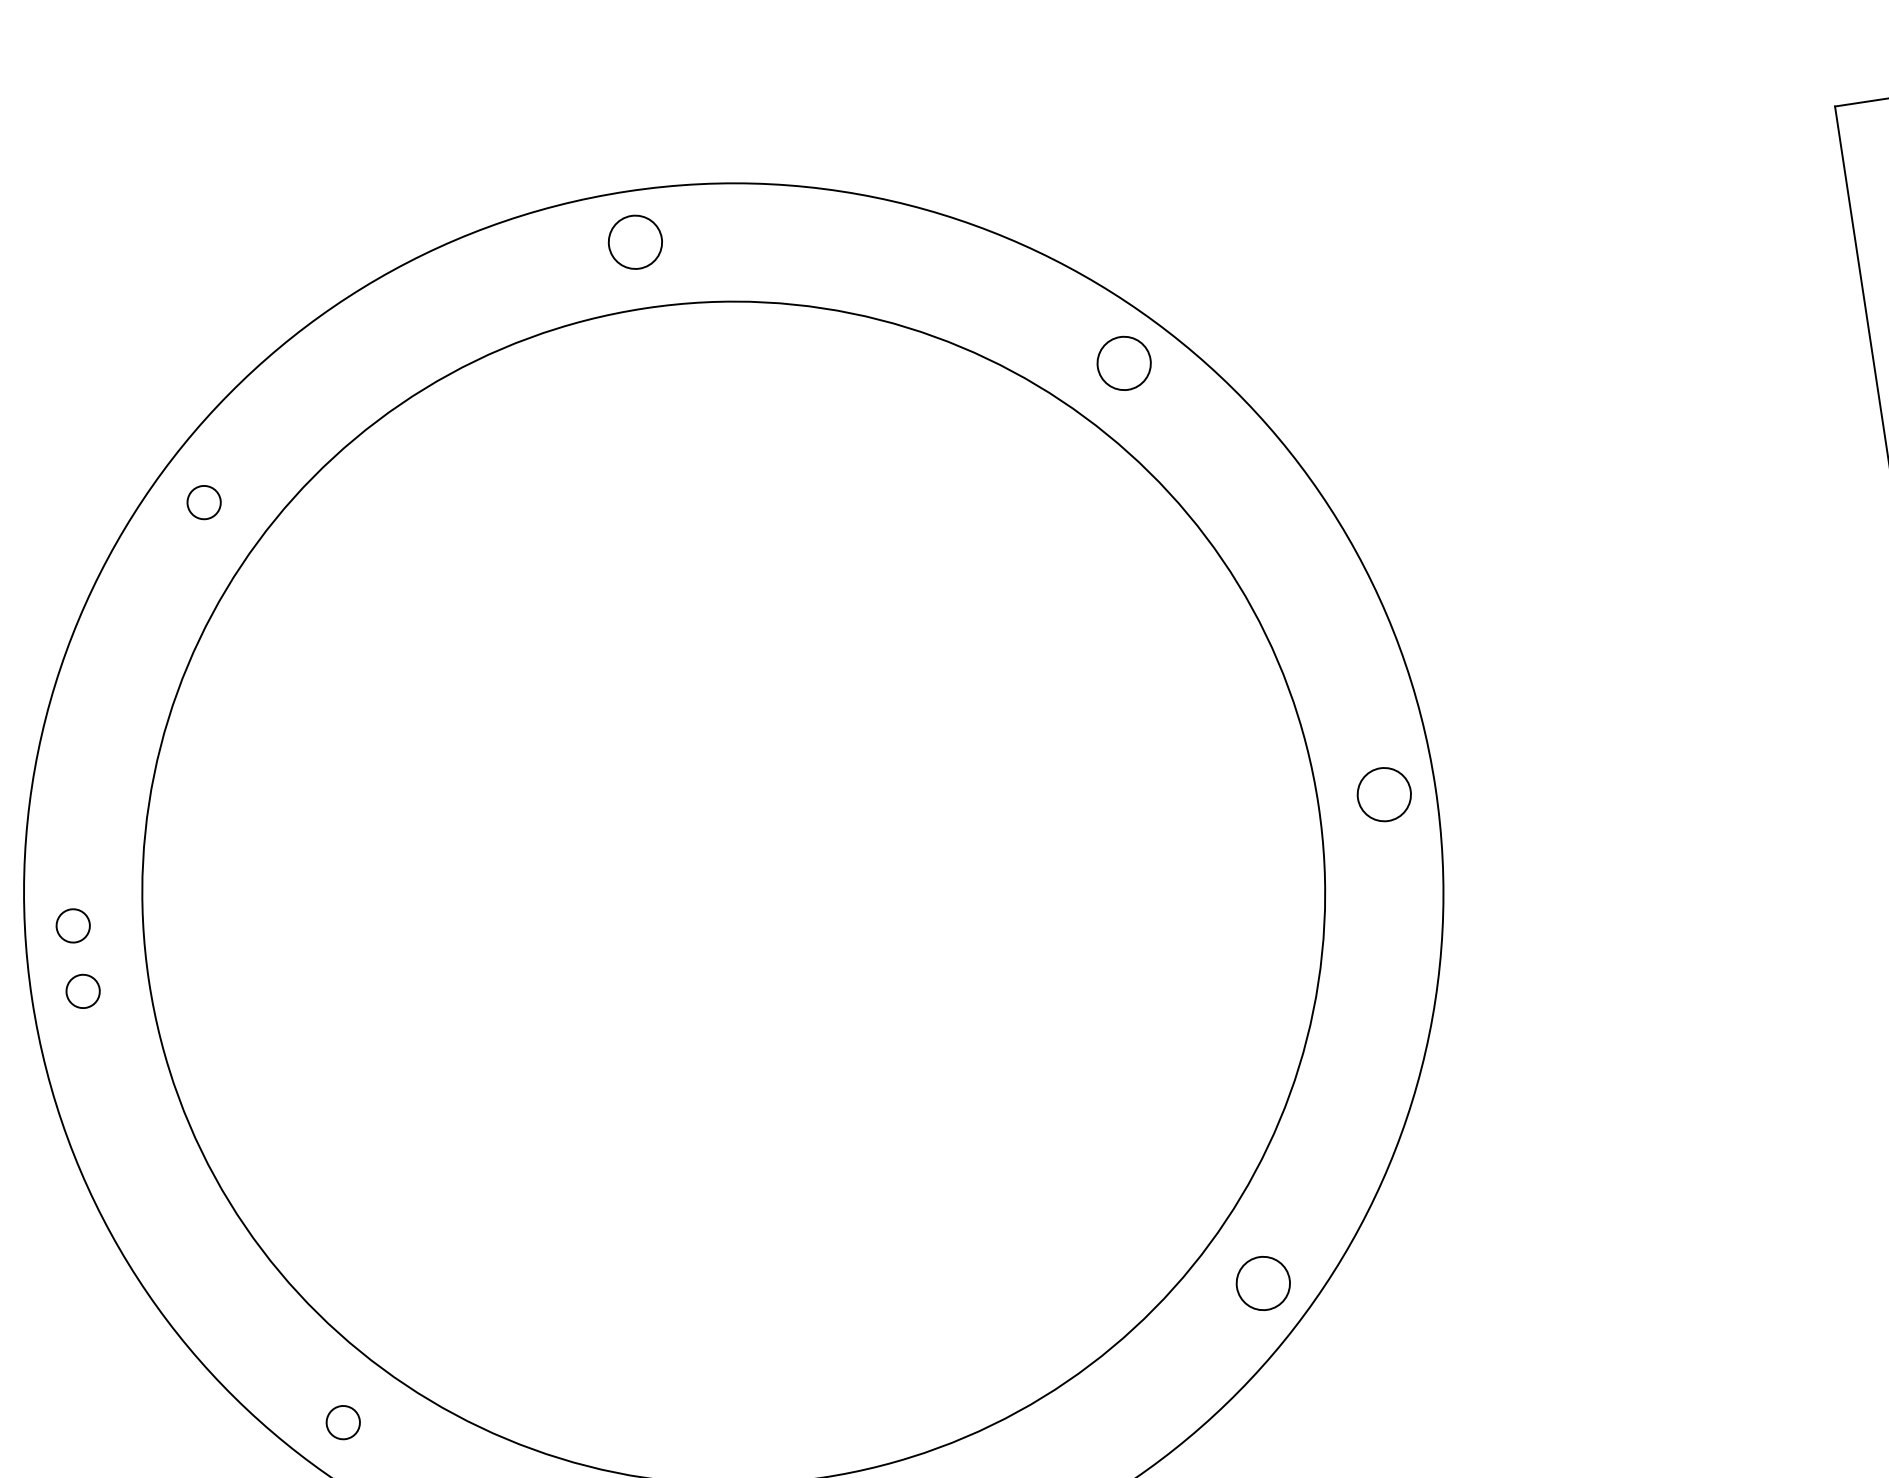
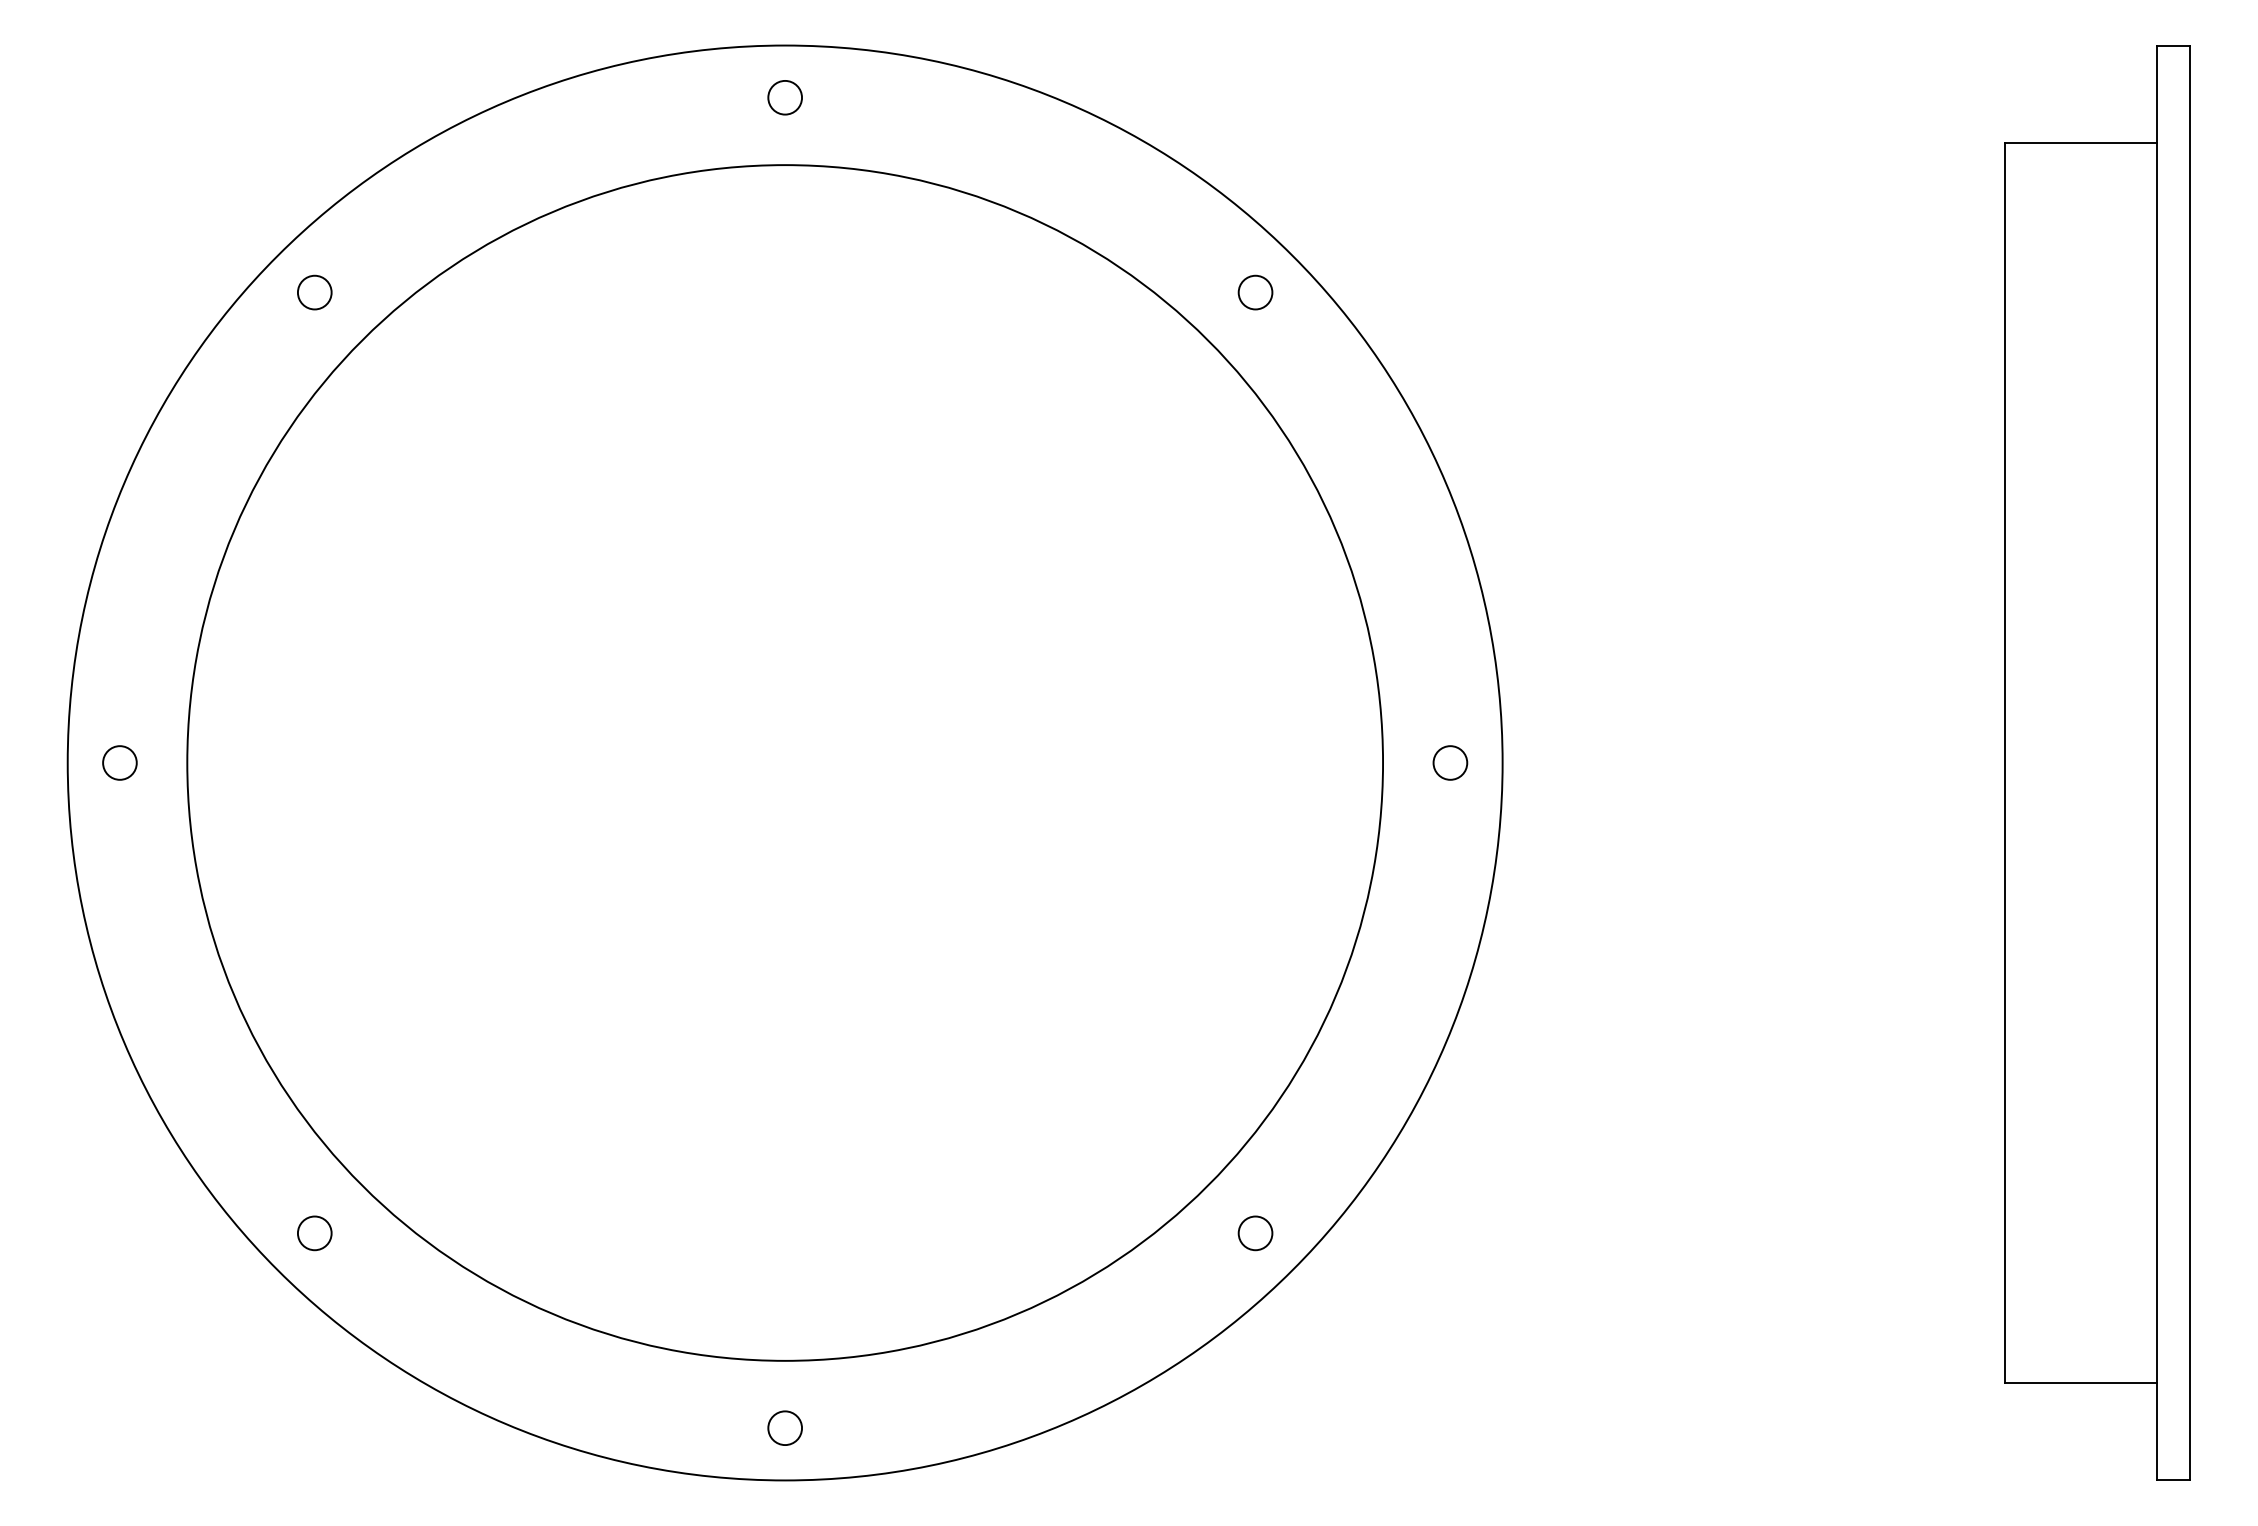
circle: (634, 242) -> (784, 97), size x0.62
circle: (1124, 363) -> (1255, 292), size x0.62
circle: (1384, 794) -> (1450, 762), size x0.62
circle: (72, 925) -> (119, 695), removed
circle: (1263, 1283) -> (1255, 1233), size x0.62

